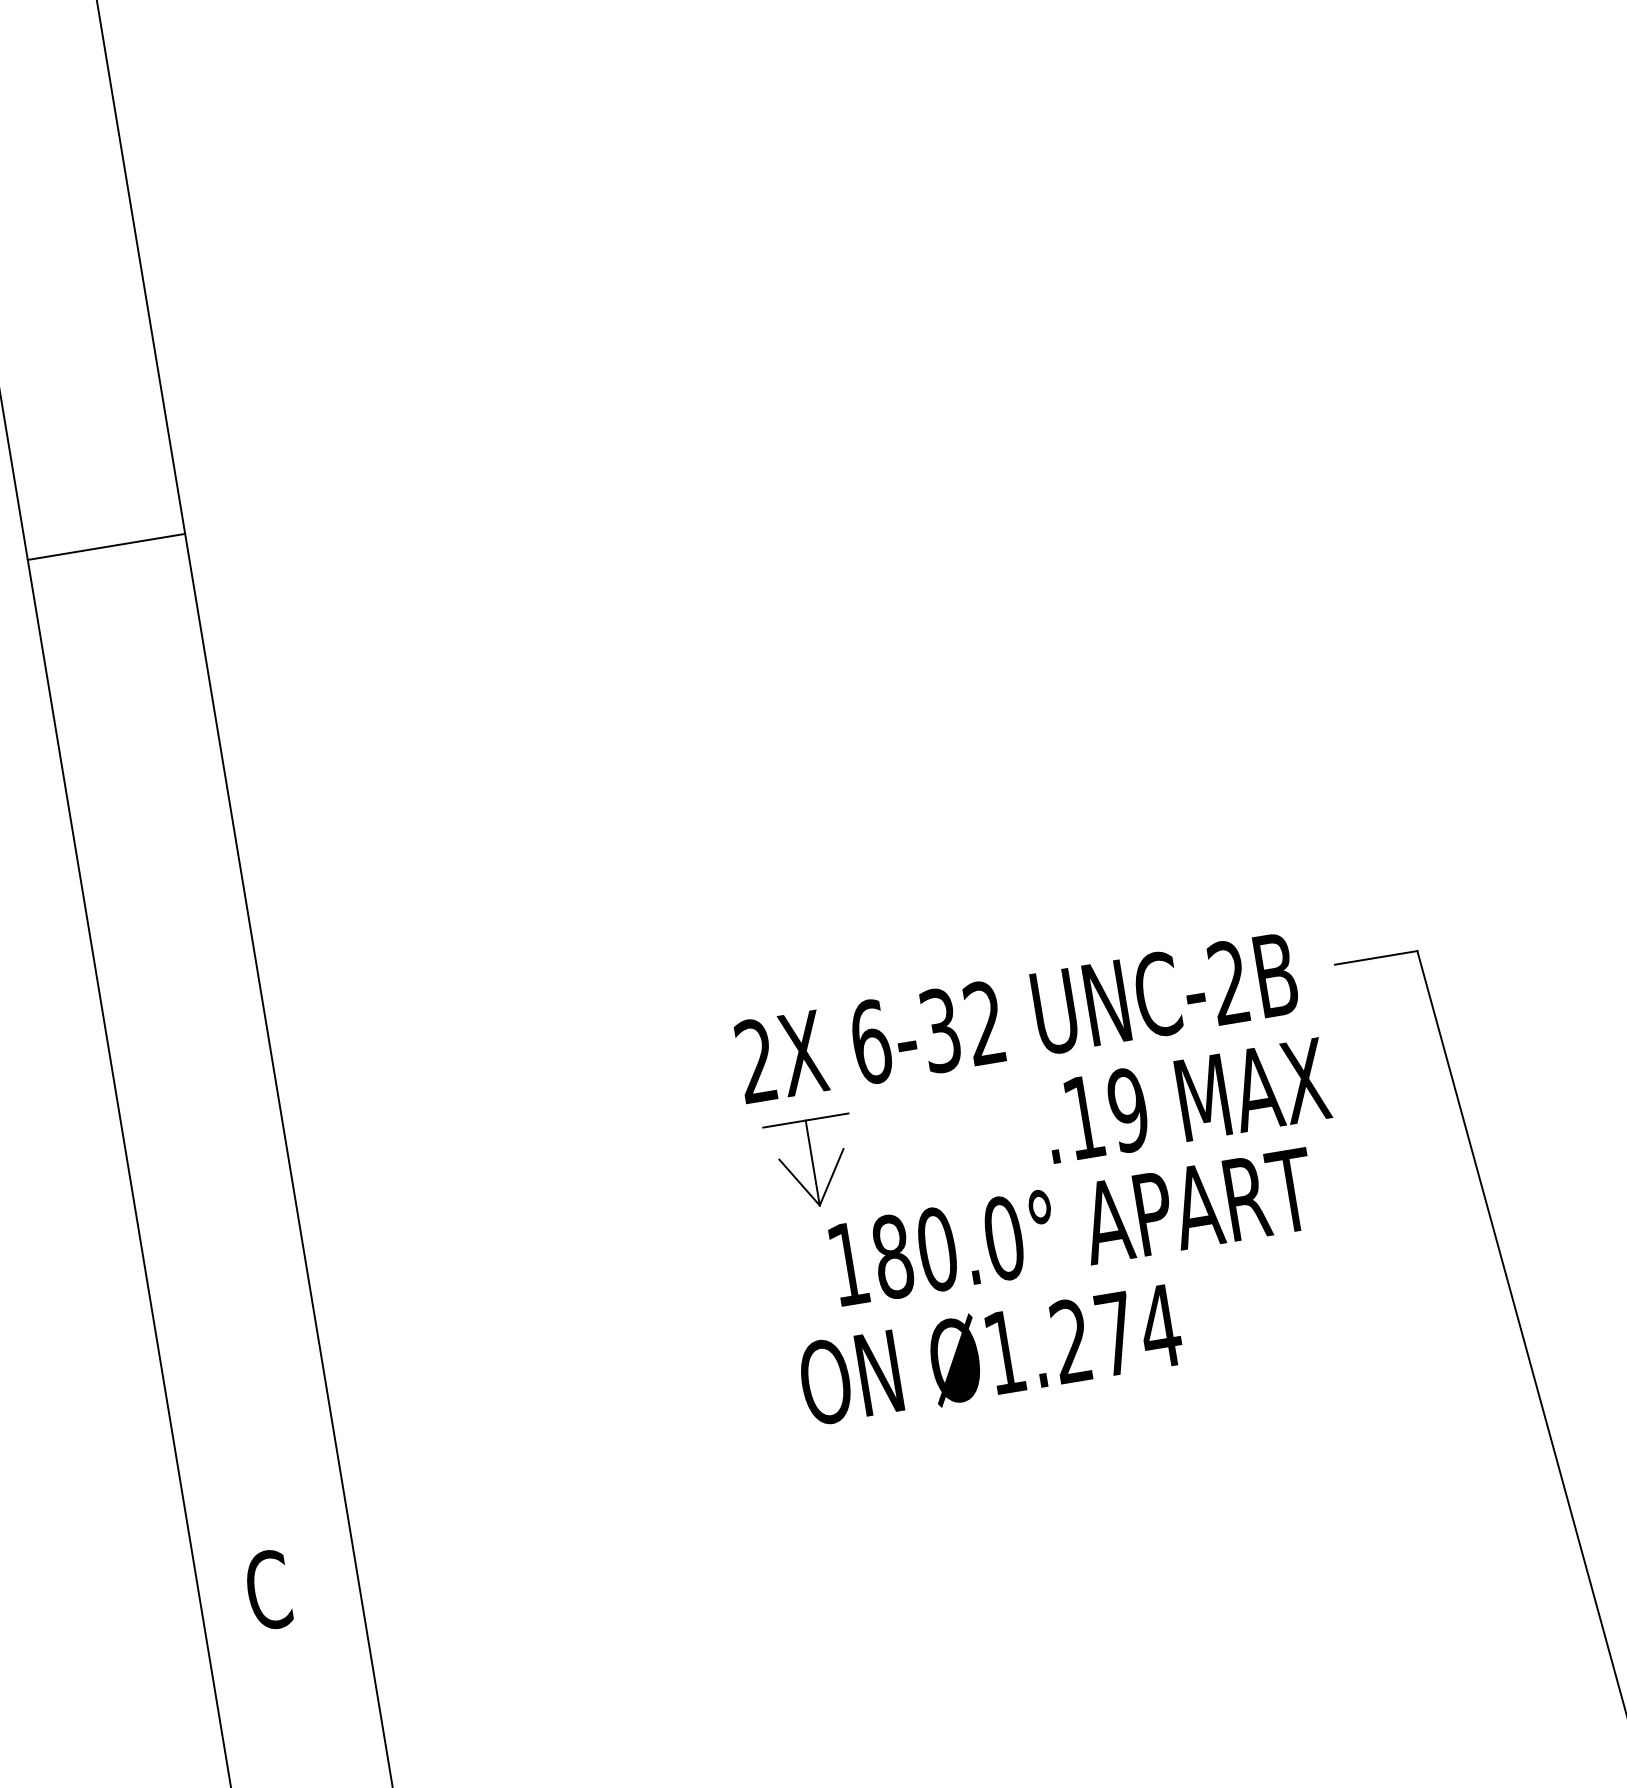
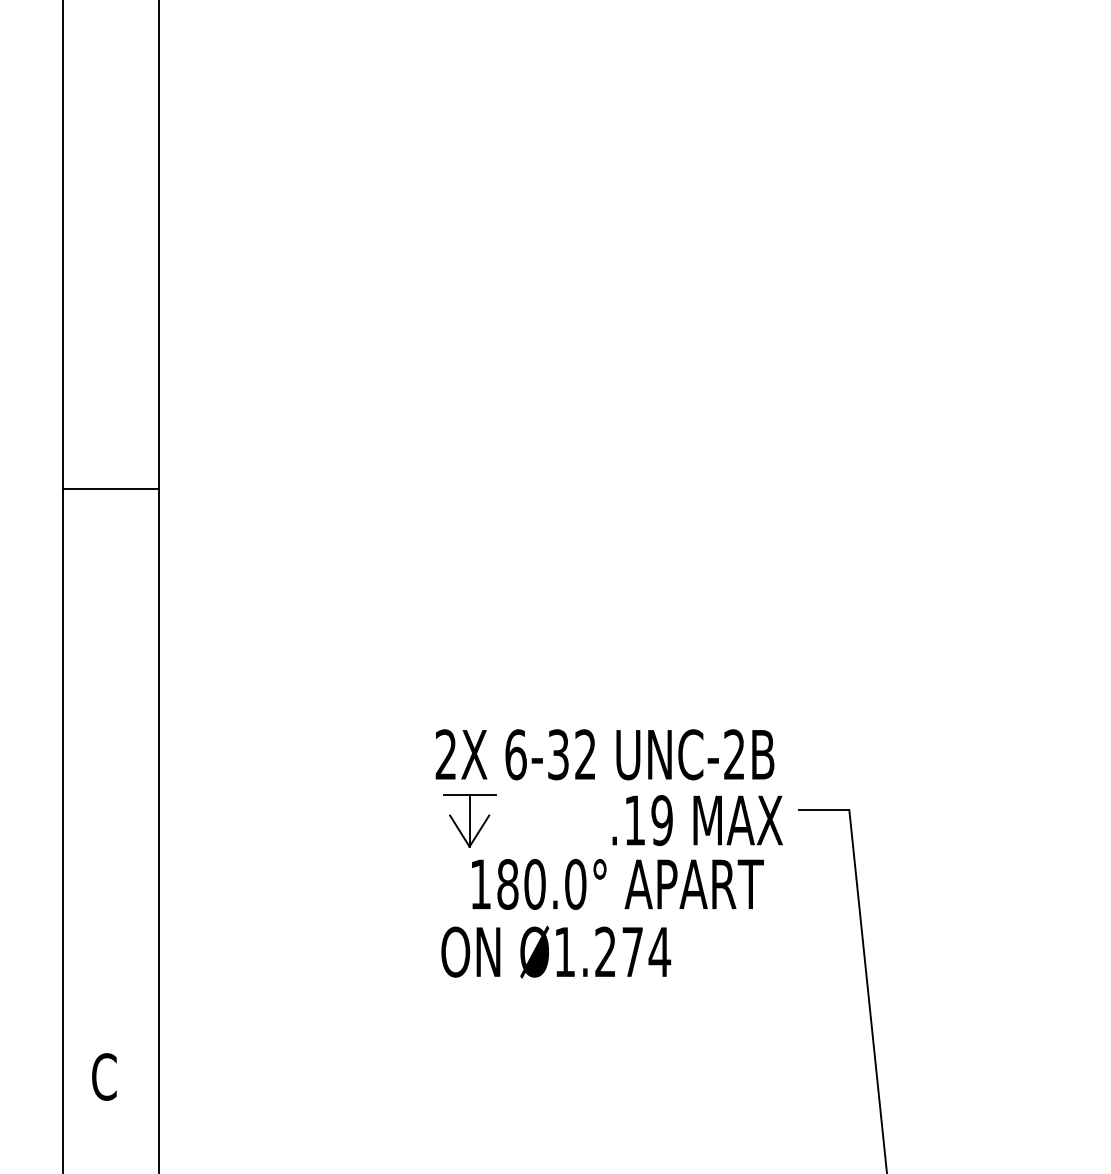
line: (105, 546) -> (110, 488), moved
part: (1041, 1190) -> (602, 859), moved

